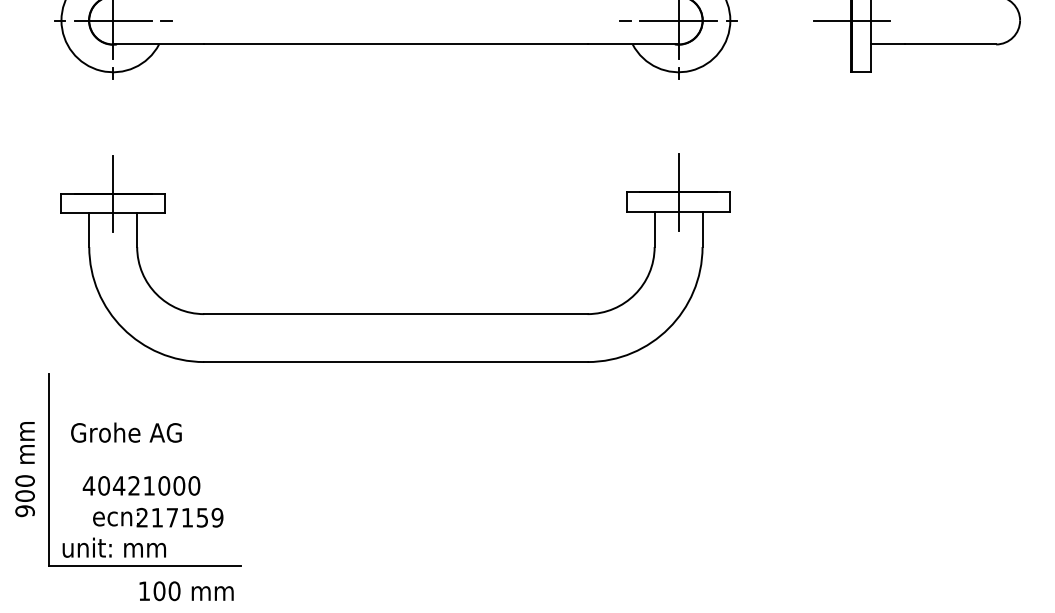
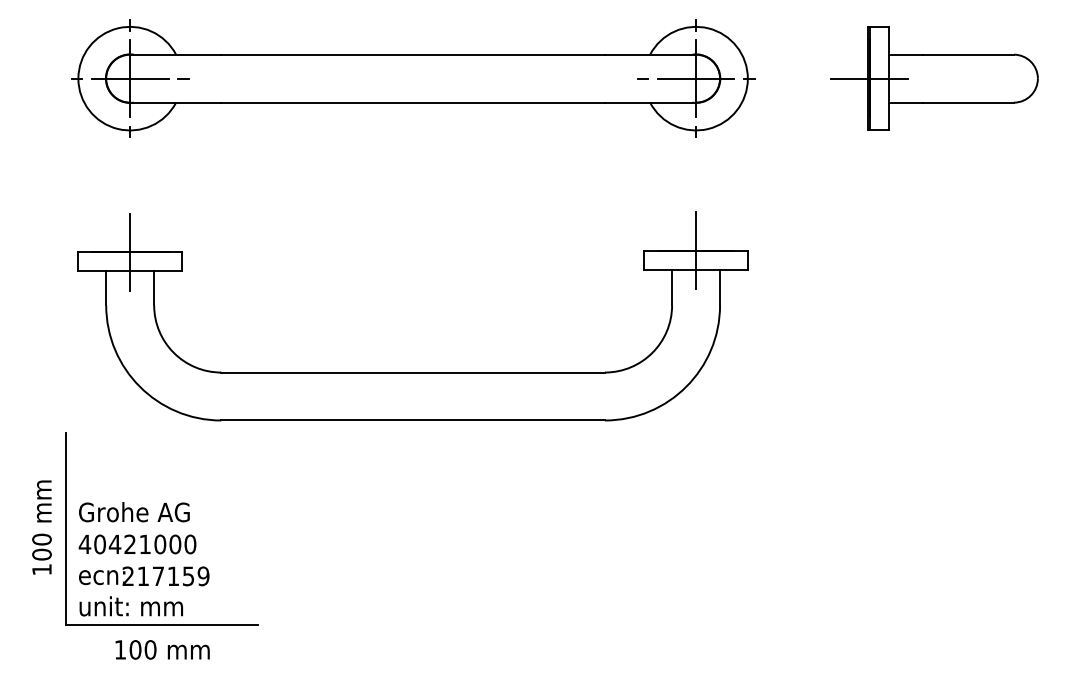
text: (126, 432) -> (134, 512), moved
text: (141, 485) -> (137, 544), moved
text: (24, 510) -> (41, 569), 900 -> 100
text: (158, 517) -> (144, 576), moved
text: (186, 590) -> (162, 649), moved

